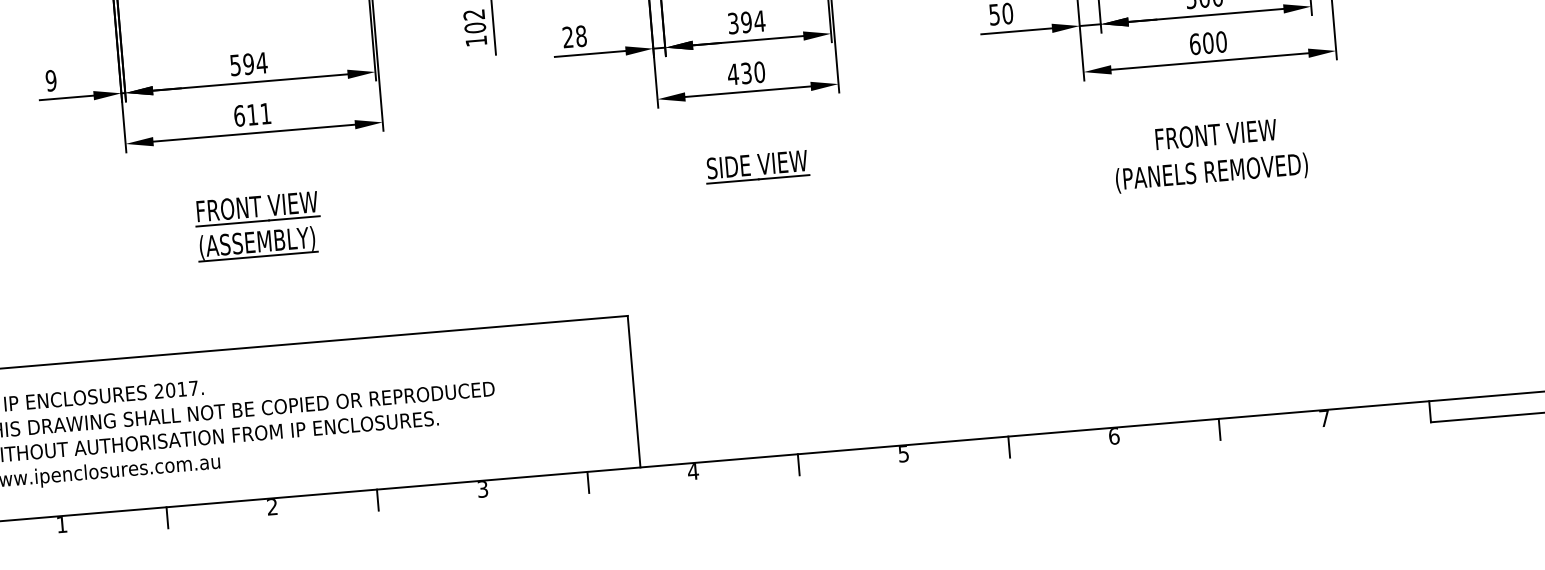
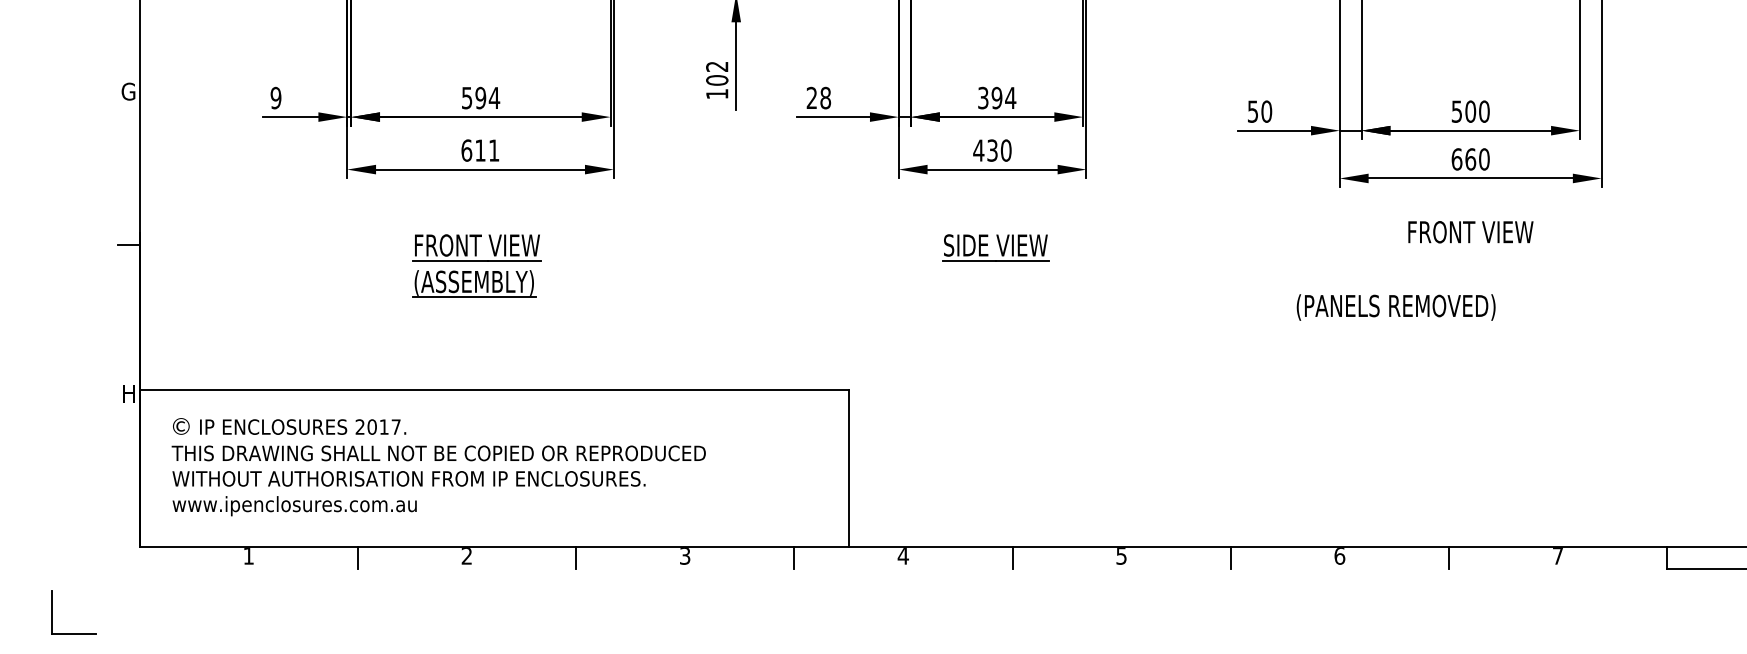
text: (1208, 43) -> (1470, 159), 600 -> 660
text: (1215, 134) -> (1470, 232), moved
text: (1211, 173) -> (1395, 307), moved

